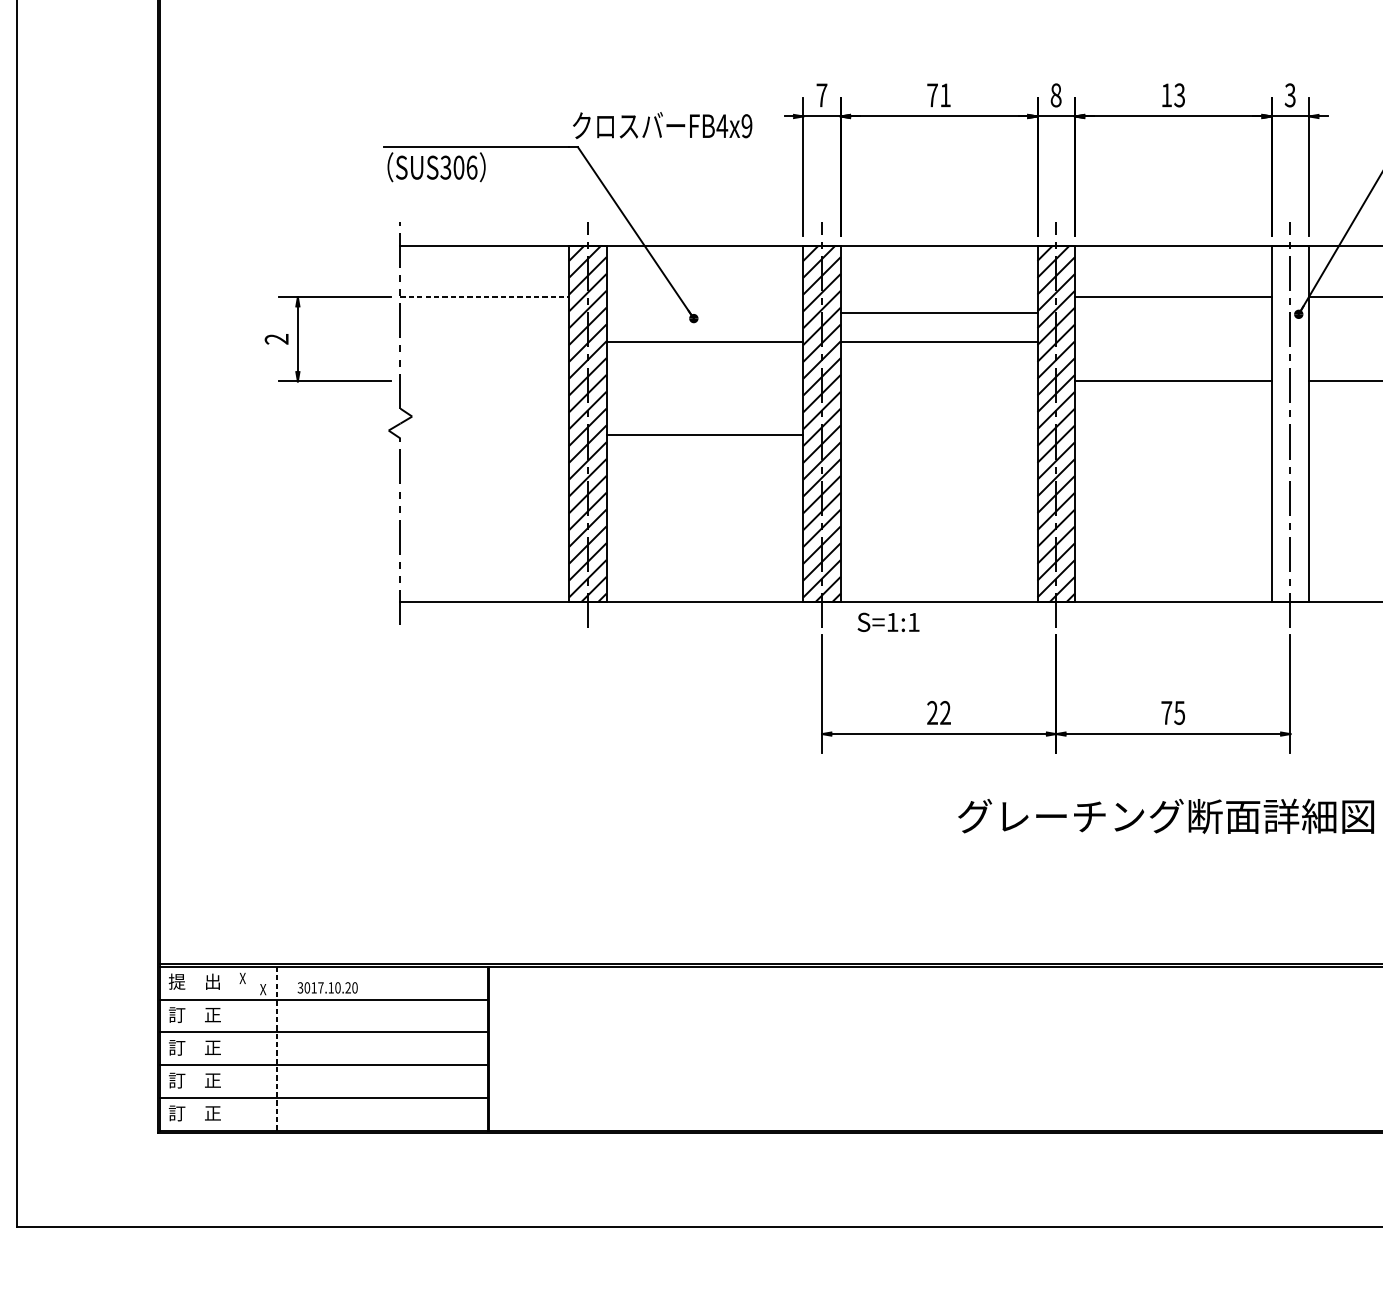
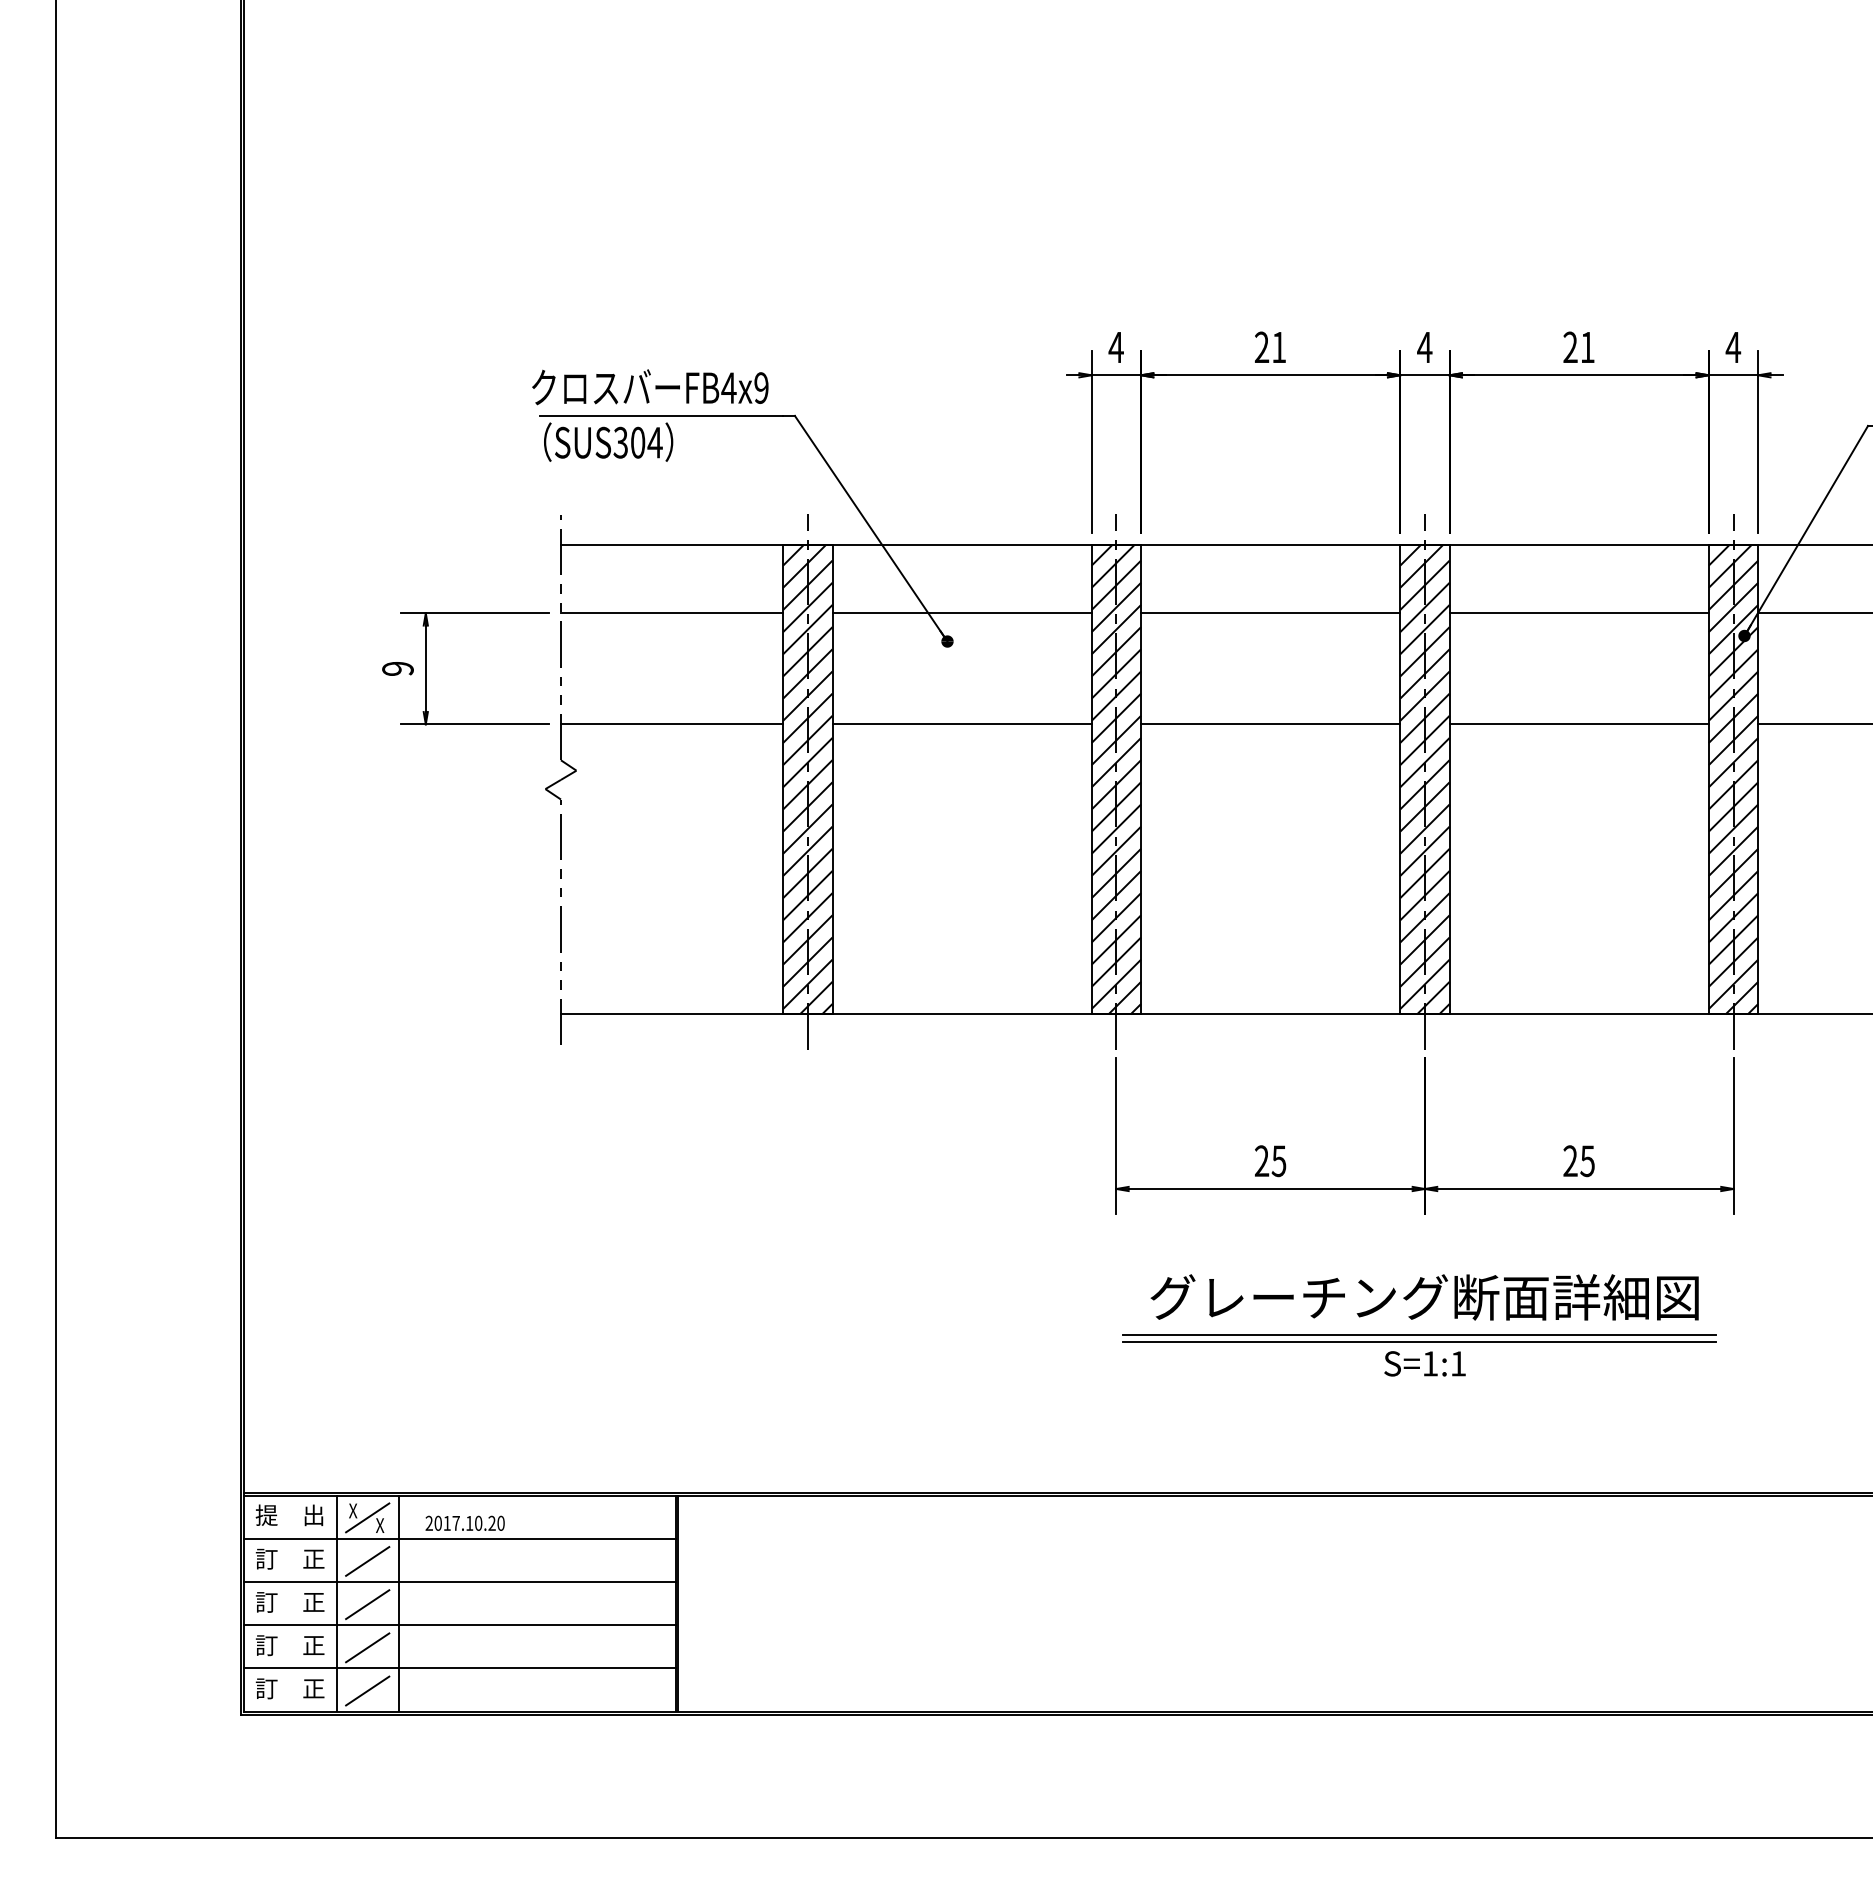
text: (932, 94) -> (1261, 346), 71 -> 21
text: (821, 95) -> (1115, 347), 7 -> 4
text: (1055, 95) -> (1424, 347), 8 -> 4
text: (1172, 95) -> (1578, 347), 13 -> 21
text: (1290, 95) -> (1733, 347), 3 -> 4
text: (662, 125) -> (650, 387), moved
text: (471, 167) -> (654, 442), SUS306 -> SUS304
line: (485, 297) -> (672, 613), dashed -> solid
line: (939, 313) -> (1270, 724), moved
text: (276, 339) -> (397, 668), 2 -> 9
line: (704, 342) -> (961, 613), moved
line: (939, 342) -> (1270, 613), moved
line: (484, 381) -> (671, 724), added
hatch: (1290, 423) -> (1733, 779), added
line: (704, 434) -> (961, 724), moved
text: (888, 622) -> (1424, 1363), moved
text: (1166, 712) -> (1570, 1160), 75 -> 25
text: (945, 713) -> (1278, 1161), 22 -> 25
text: (1165, 816) -> (1424, 1297), moved
line: (1052, 845) -> (1419, 1335), added
line: (1052, 849) -> (1419, 1341), added
line: (253, 983) -> (367, 1517), added
text: (299, 987) -> (428, 1523), 3017.10.20 -> 2017.10.20
line: (253, 1016) -> (367, 1561), added
line: (230, 1048) -> (336, 1603), added
line: (277, 1048) -> (398, 1603), dashed -> solid
line: (253, 1049) -> (367, 1604), added
line: (253, 1082) -> (367, 1647), added
line: (253, 1114) -> (367, 1690), added

